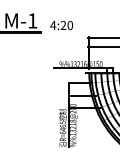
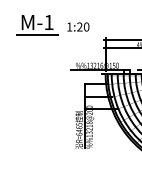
text: (53, 24) -> (69, 26), 4:20 -> 1:20

